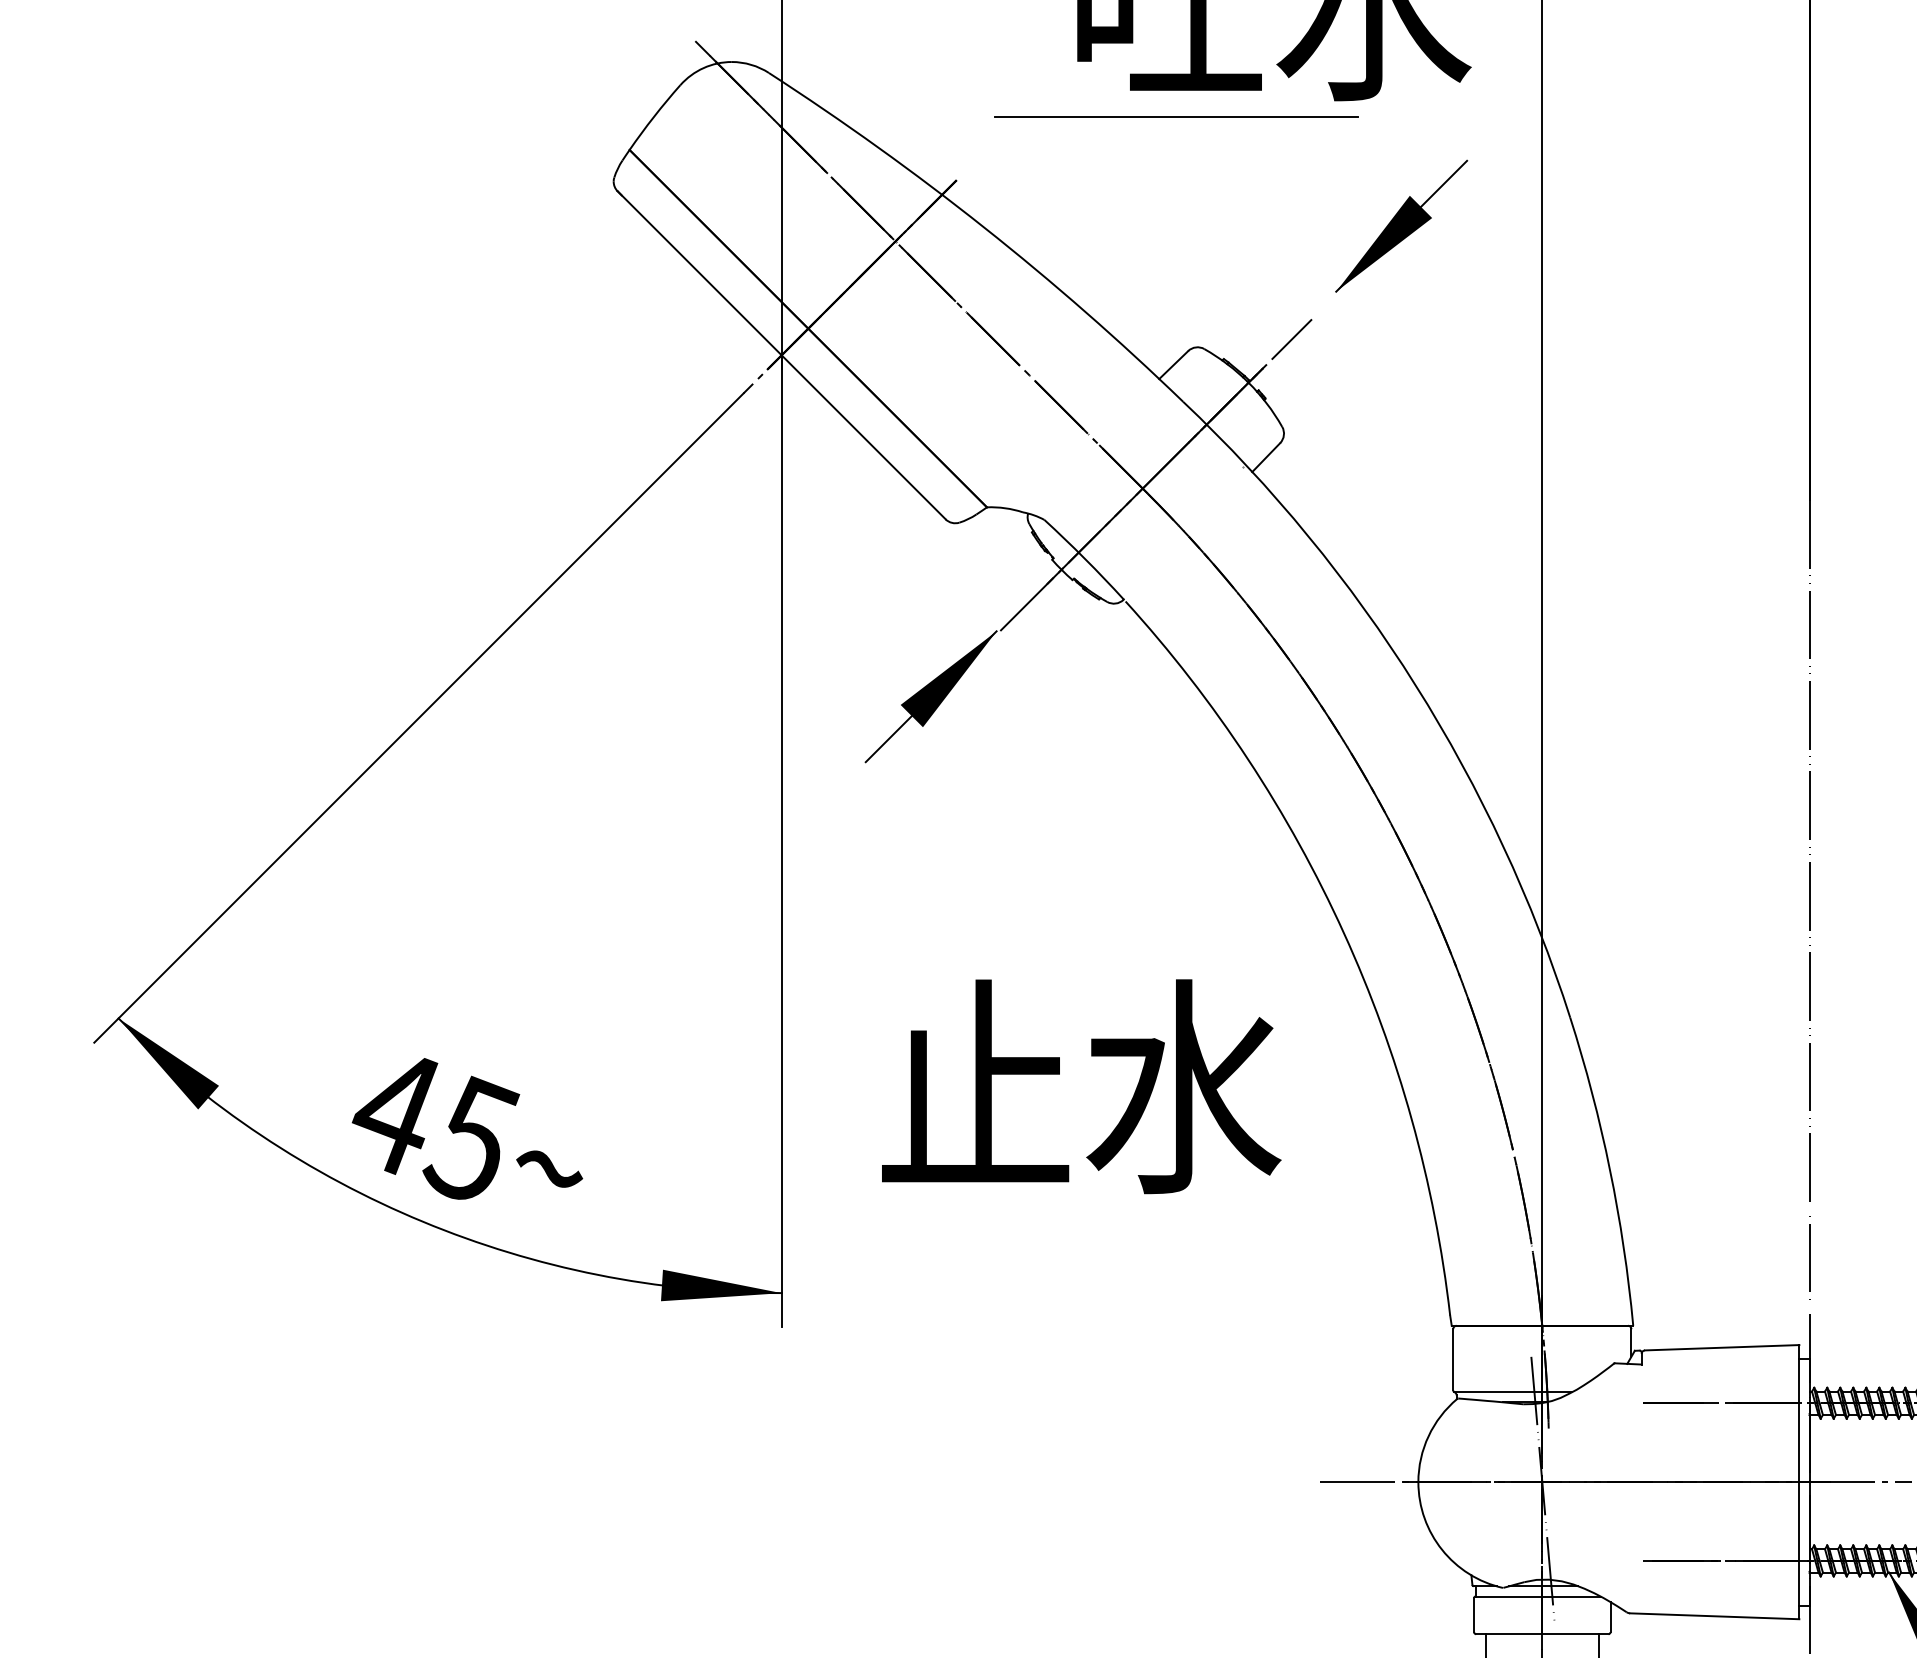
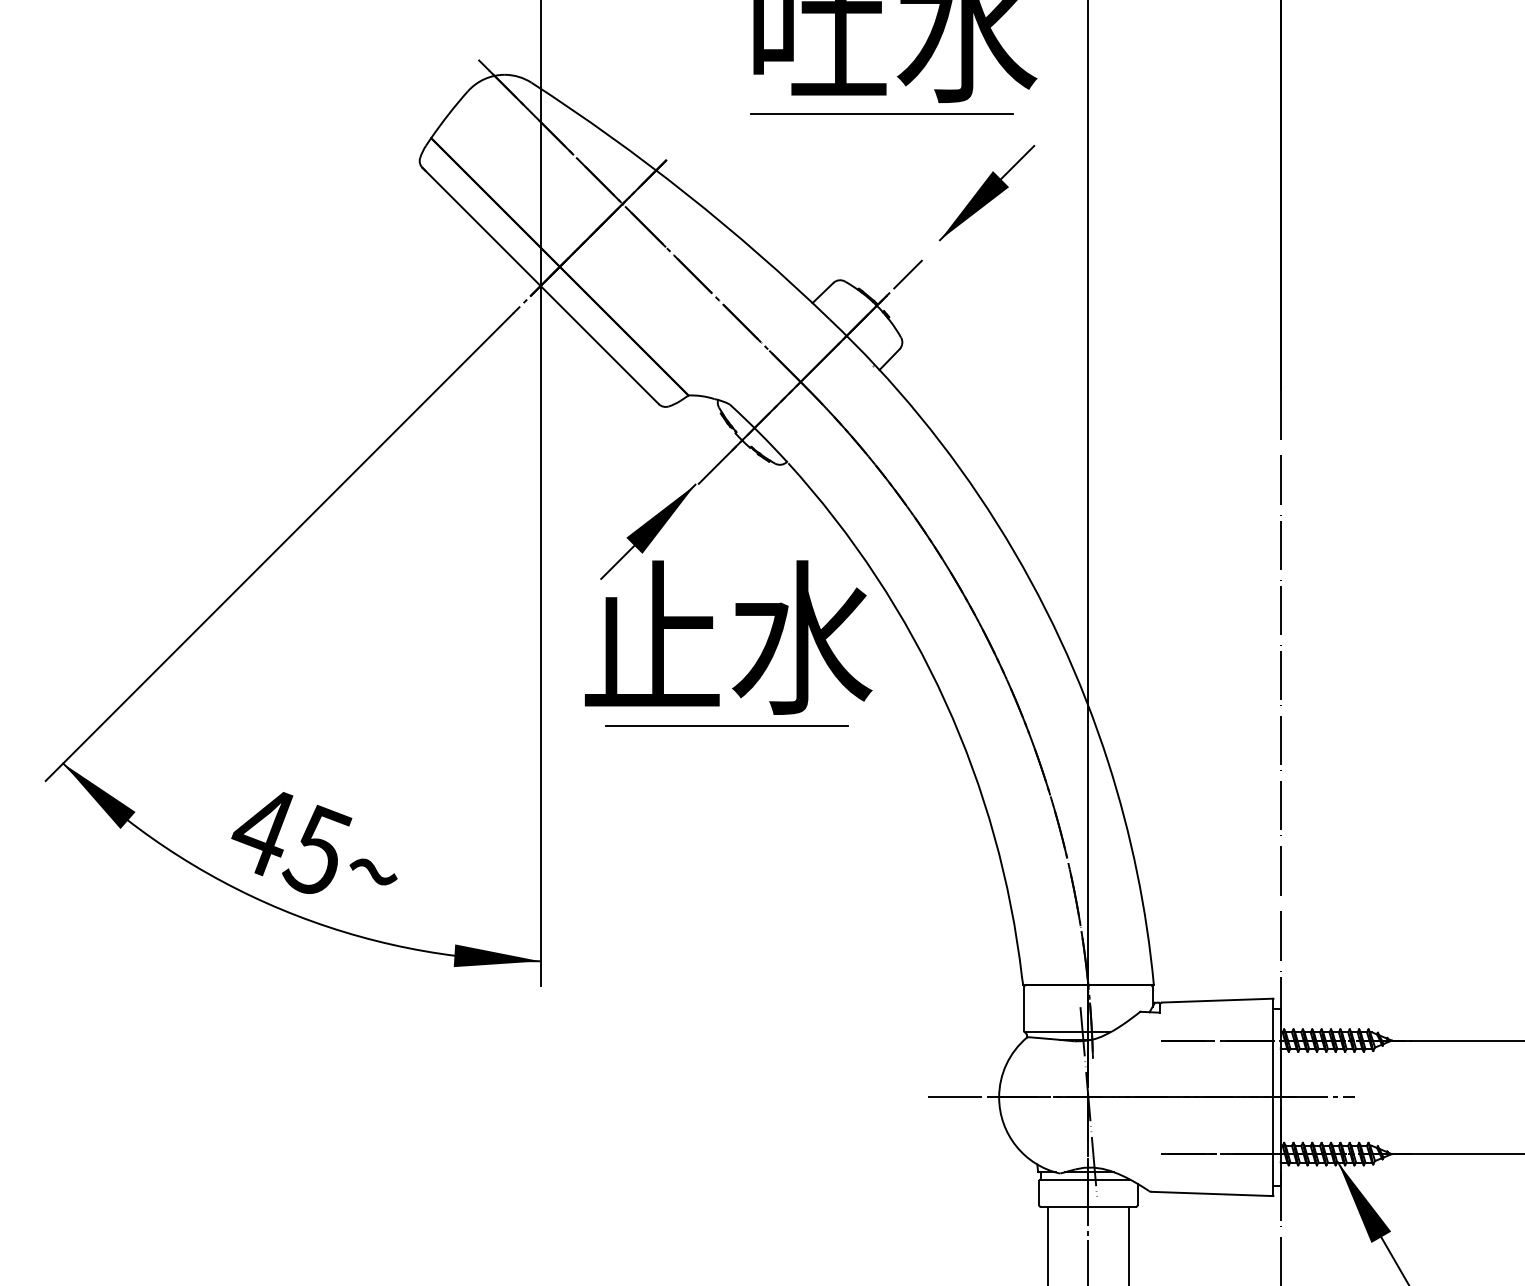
line: (1175, 115) -> (881, 113), moved
line: (1039, 967) -> (726, 726), added
text: (1081, 1086) -> (728, 637), moved

